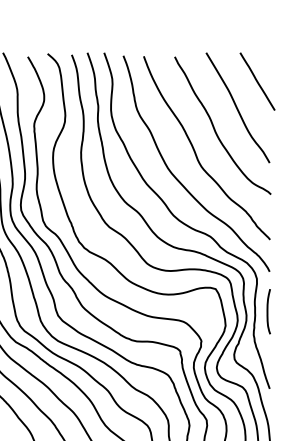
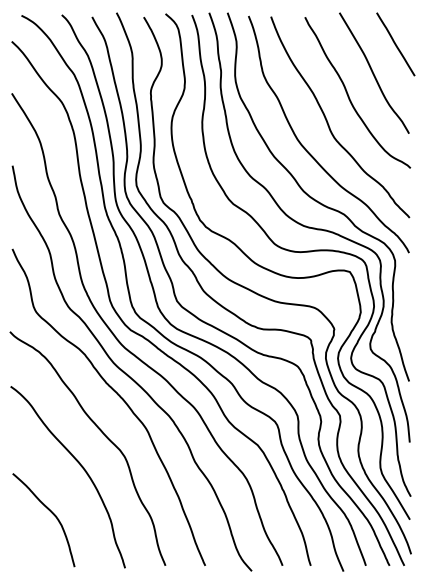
curve: (268, 311) -> (407, 296), removed

